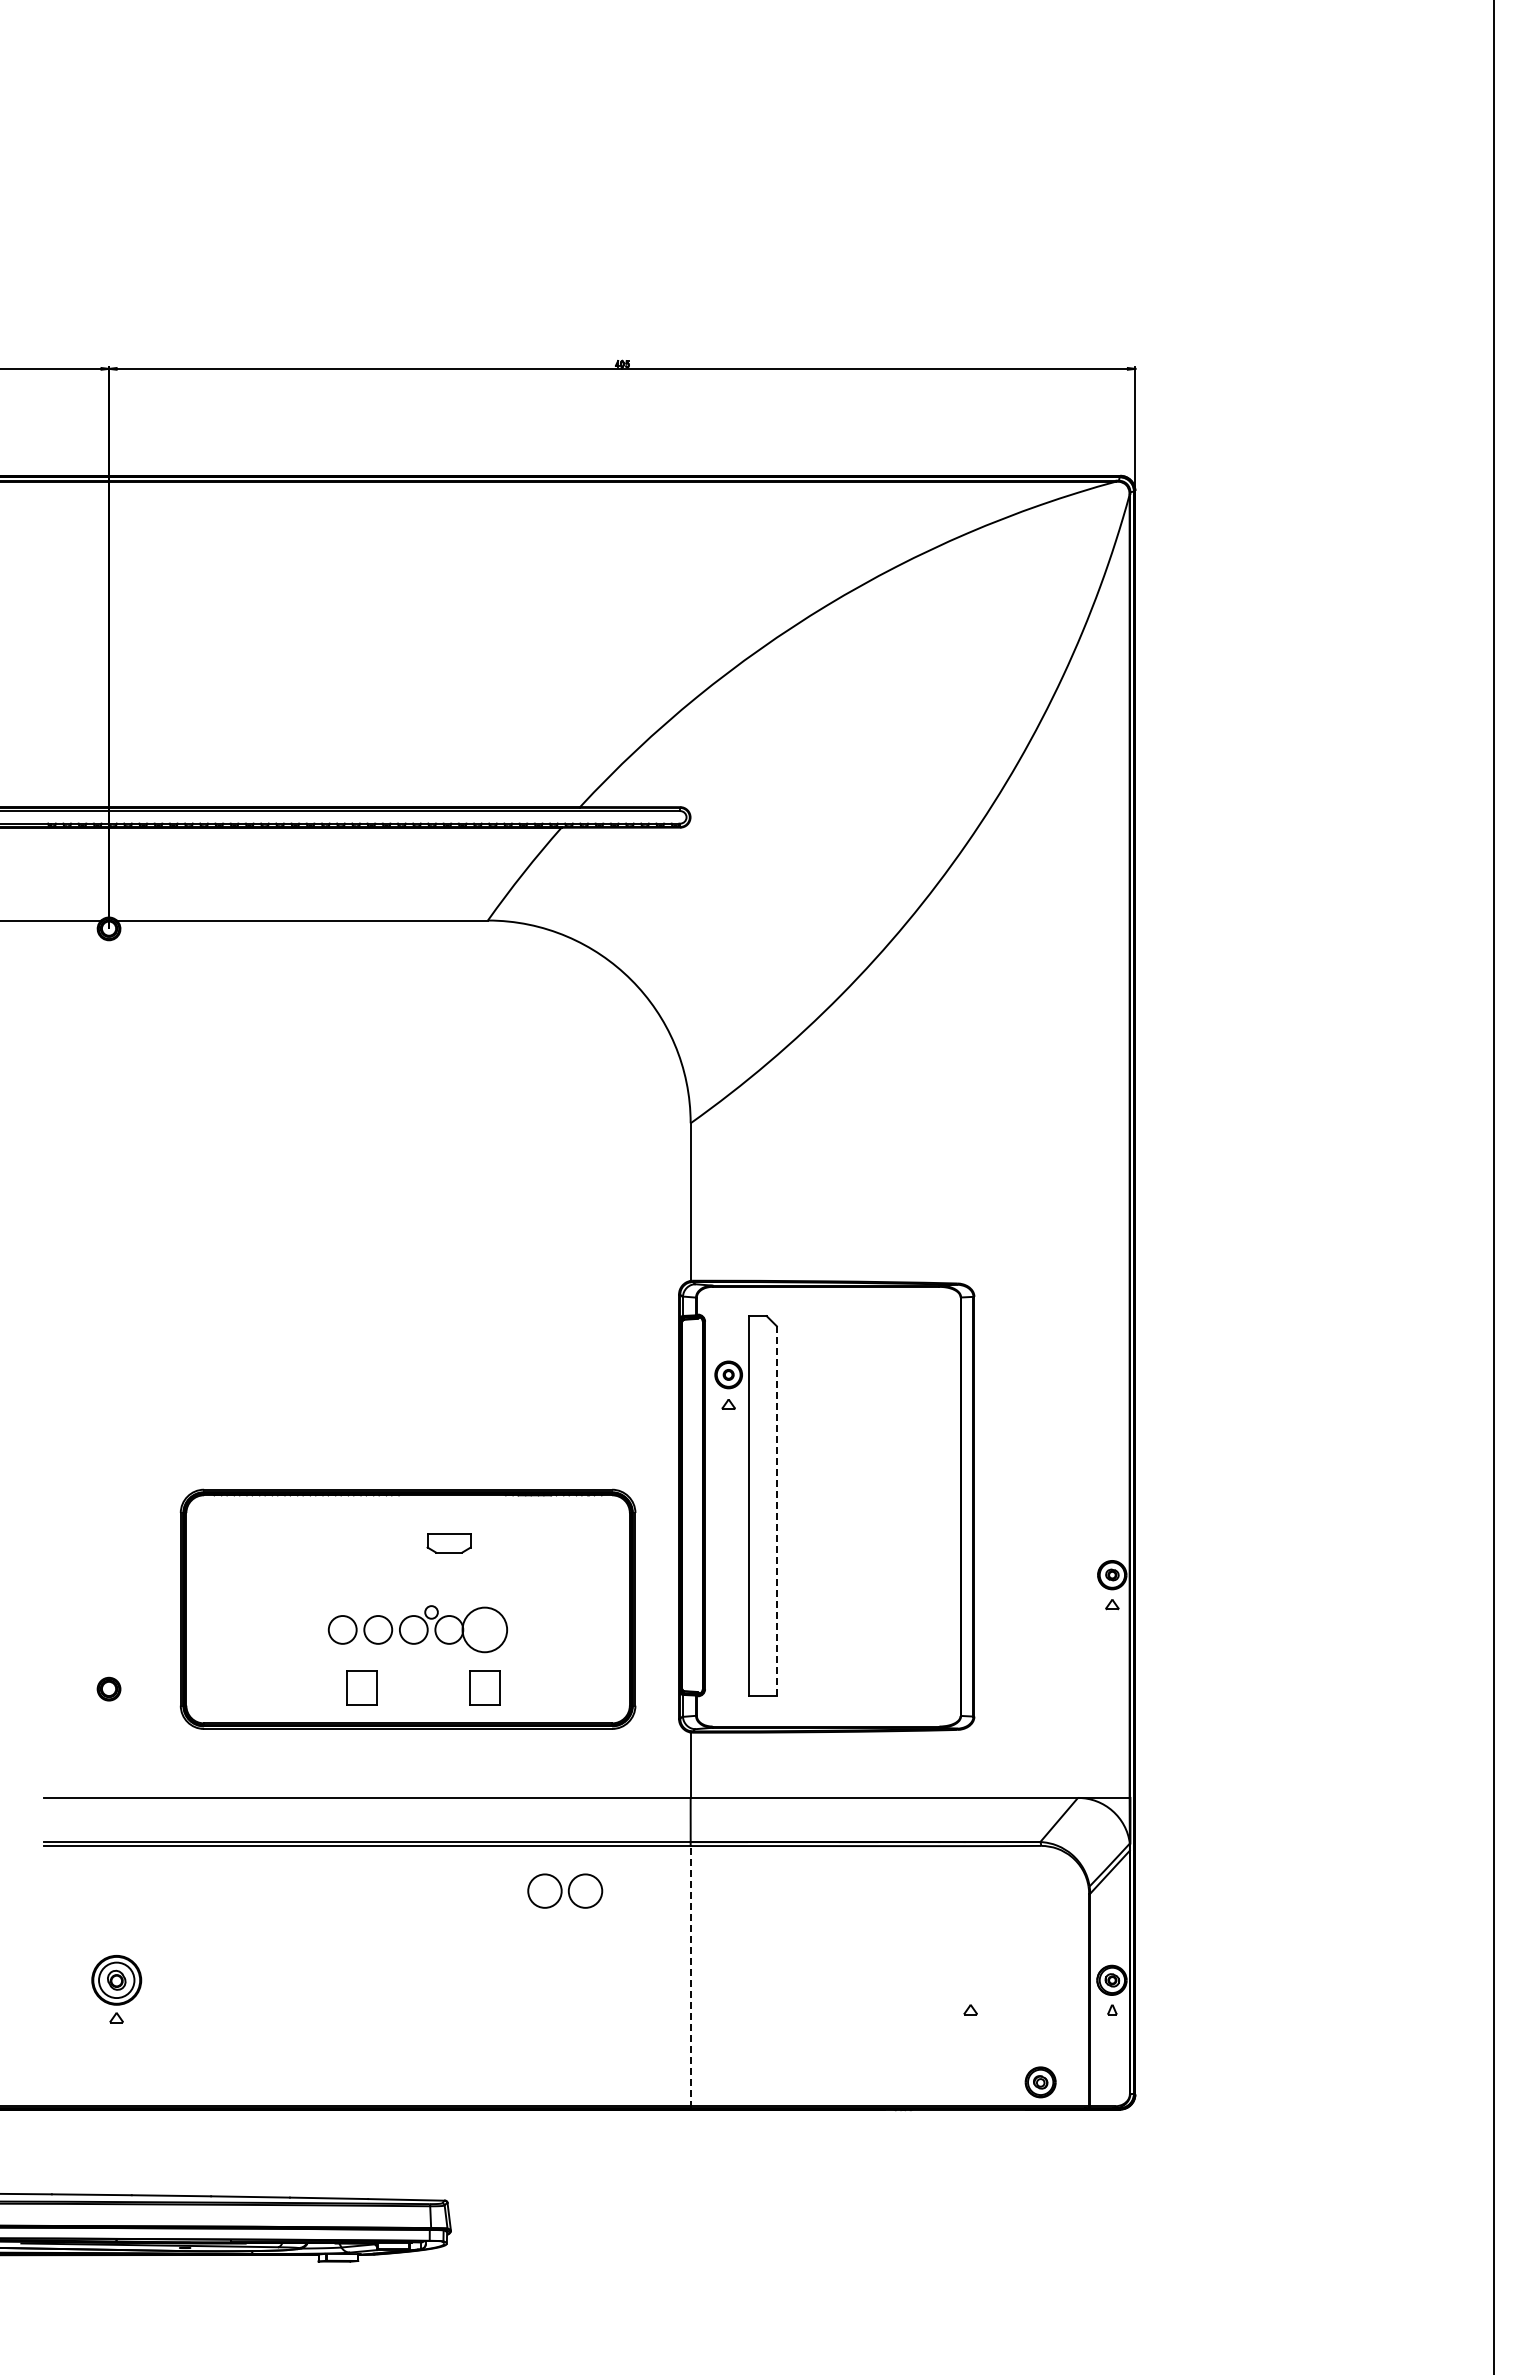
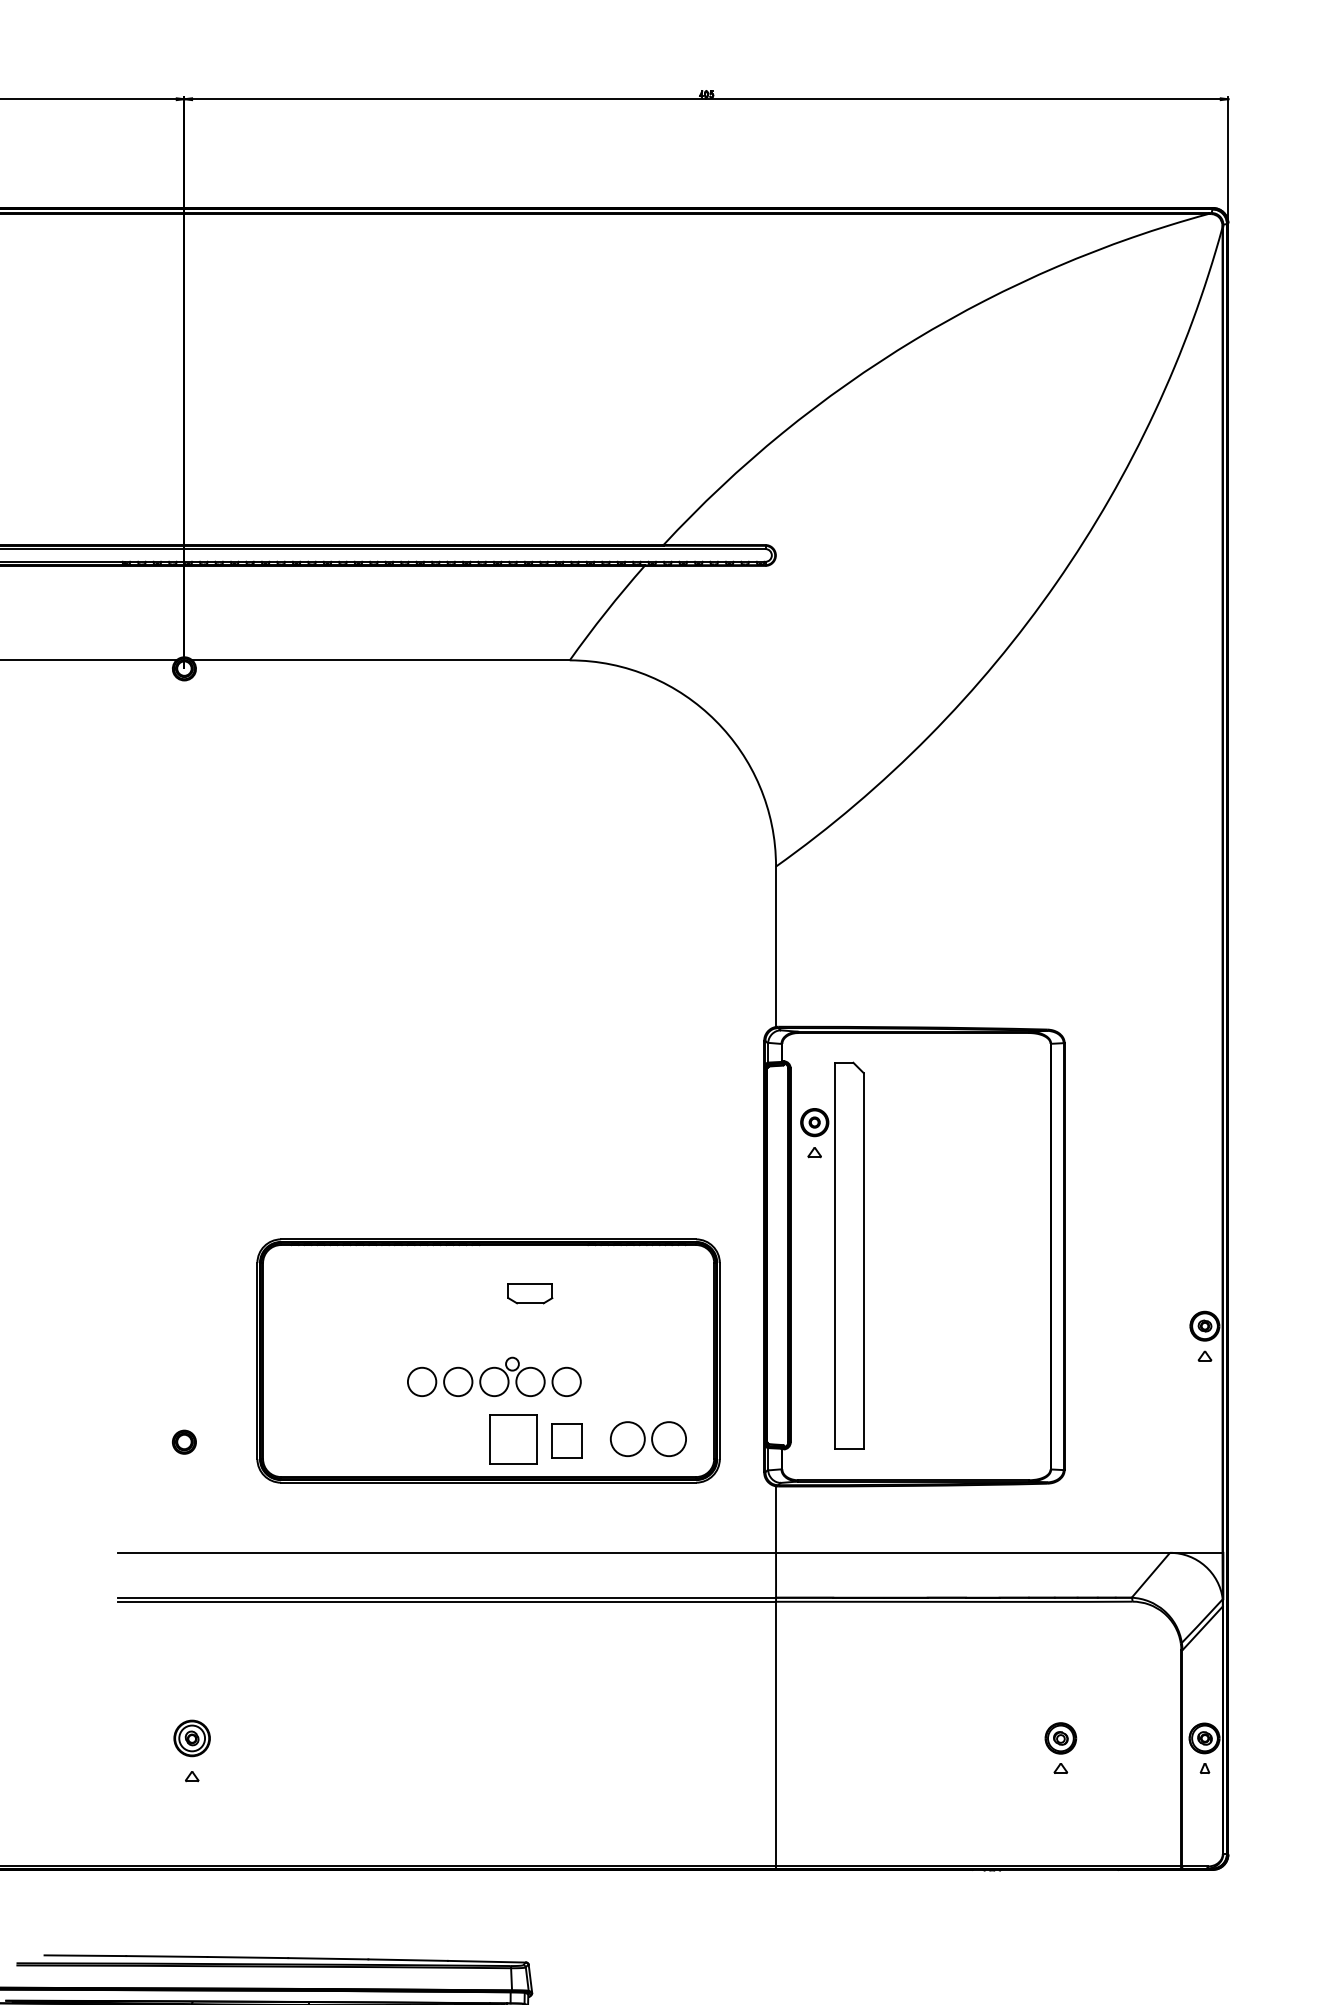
line: (776, 1510) -> (863, 1260), dashed -> solid
circle: (484, 1629) -> (566, 1381), size x0.62
part: (432, 1686) -> (513, 1439), added
part: (361, 1687) -> (441, 1440), removed
part: (565, 1890) -> (648, 1438), moved
line: (690, 1976) -> (775, 1734), dashed -> solid
part: (116, 1980) -> (191, 1738), size x0.71
part: (1040, 2082) -> (1060, 1738), moved

